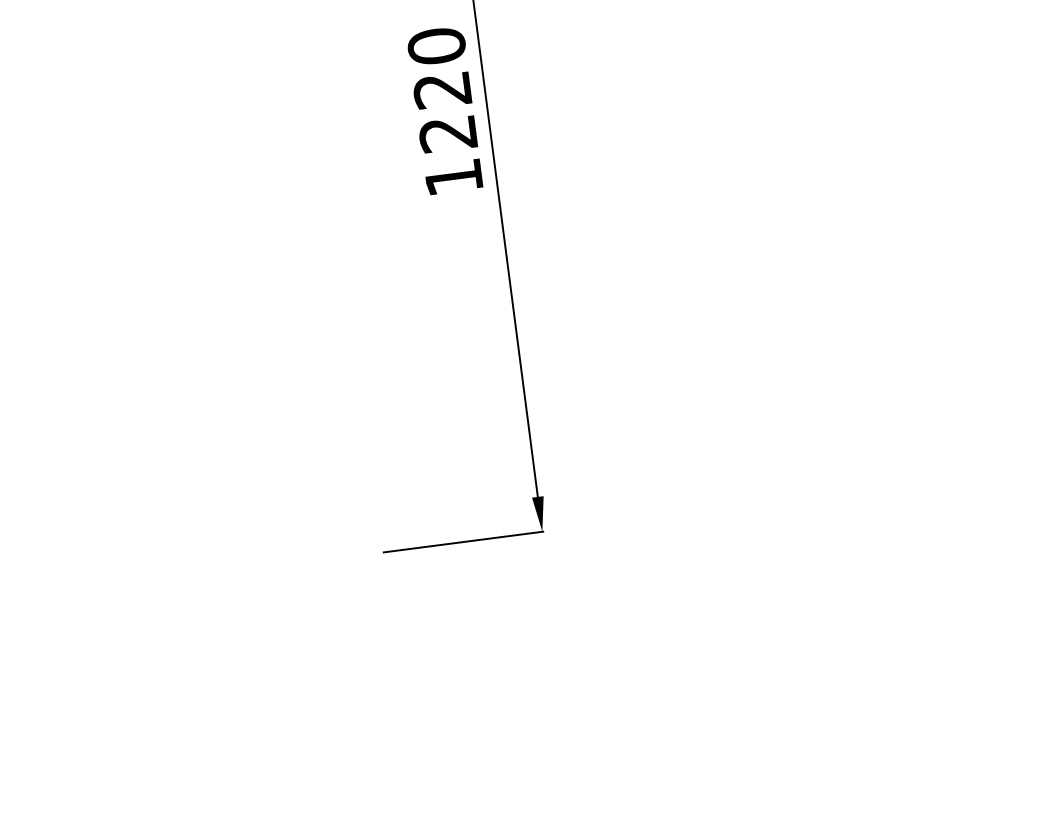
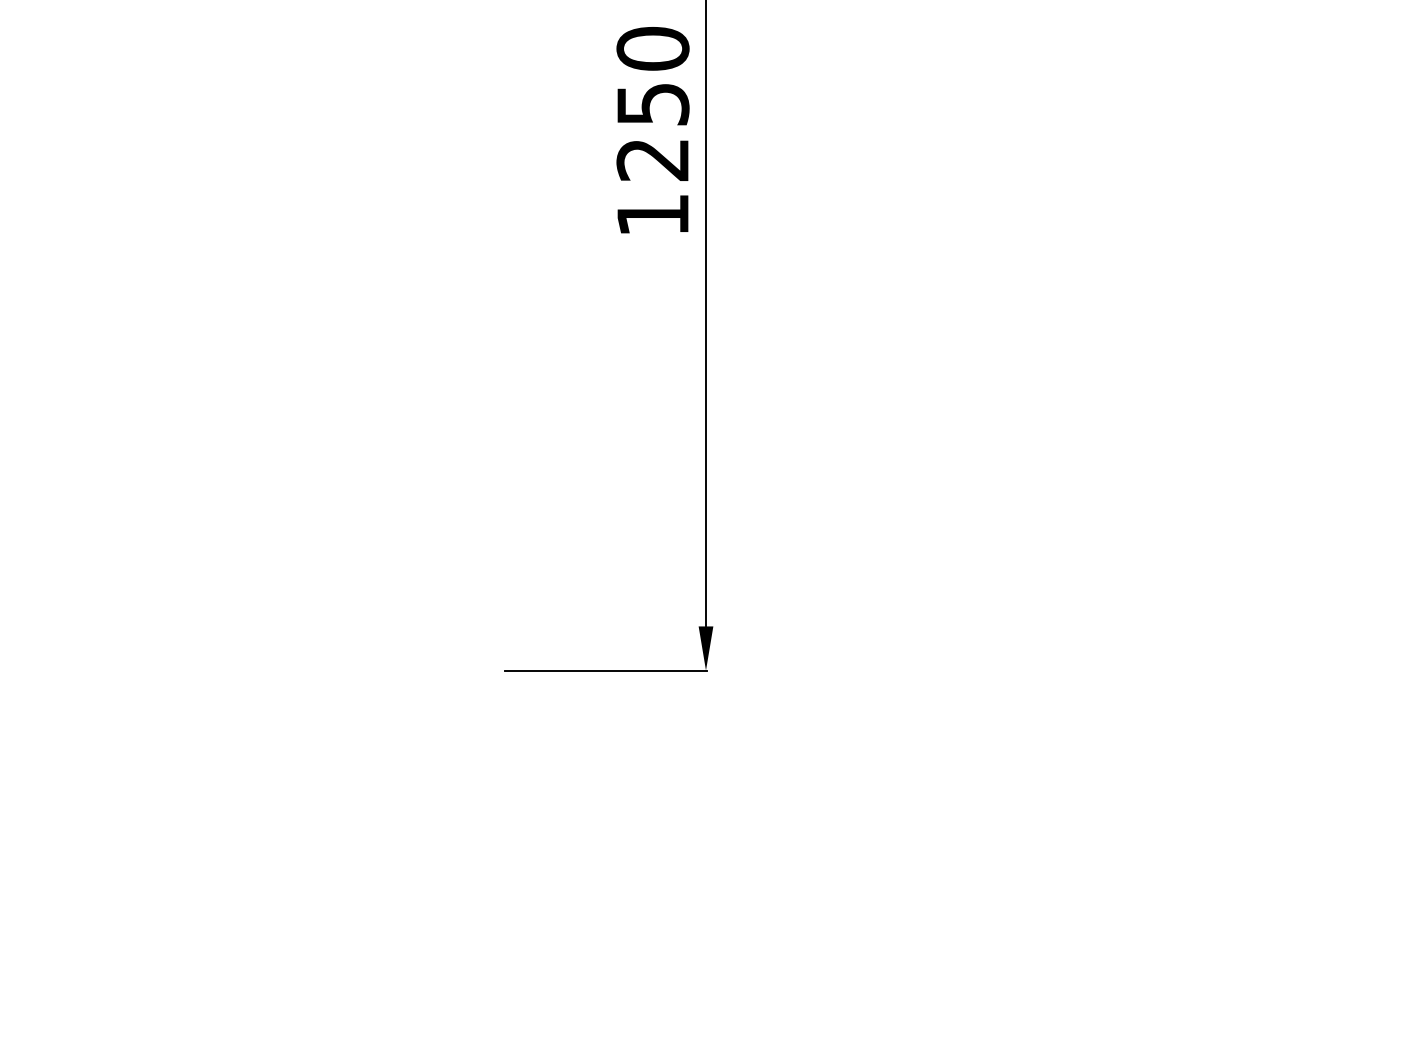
text: (442, 90) -> (652, 104), 1220 -> 1250

